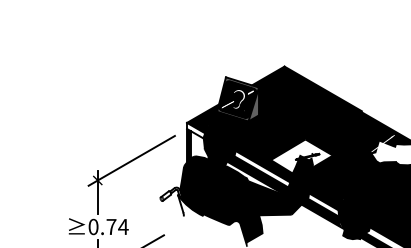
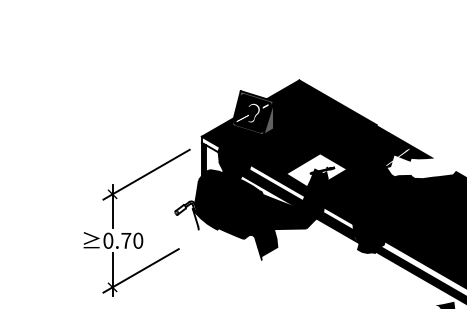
text: (122, 226) -> (137, 240), 0.74 -> 0.70

